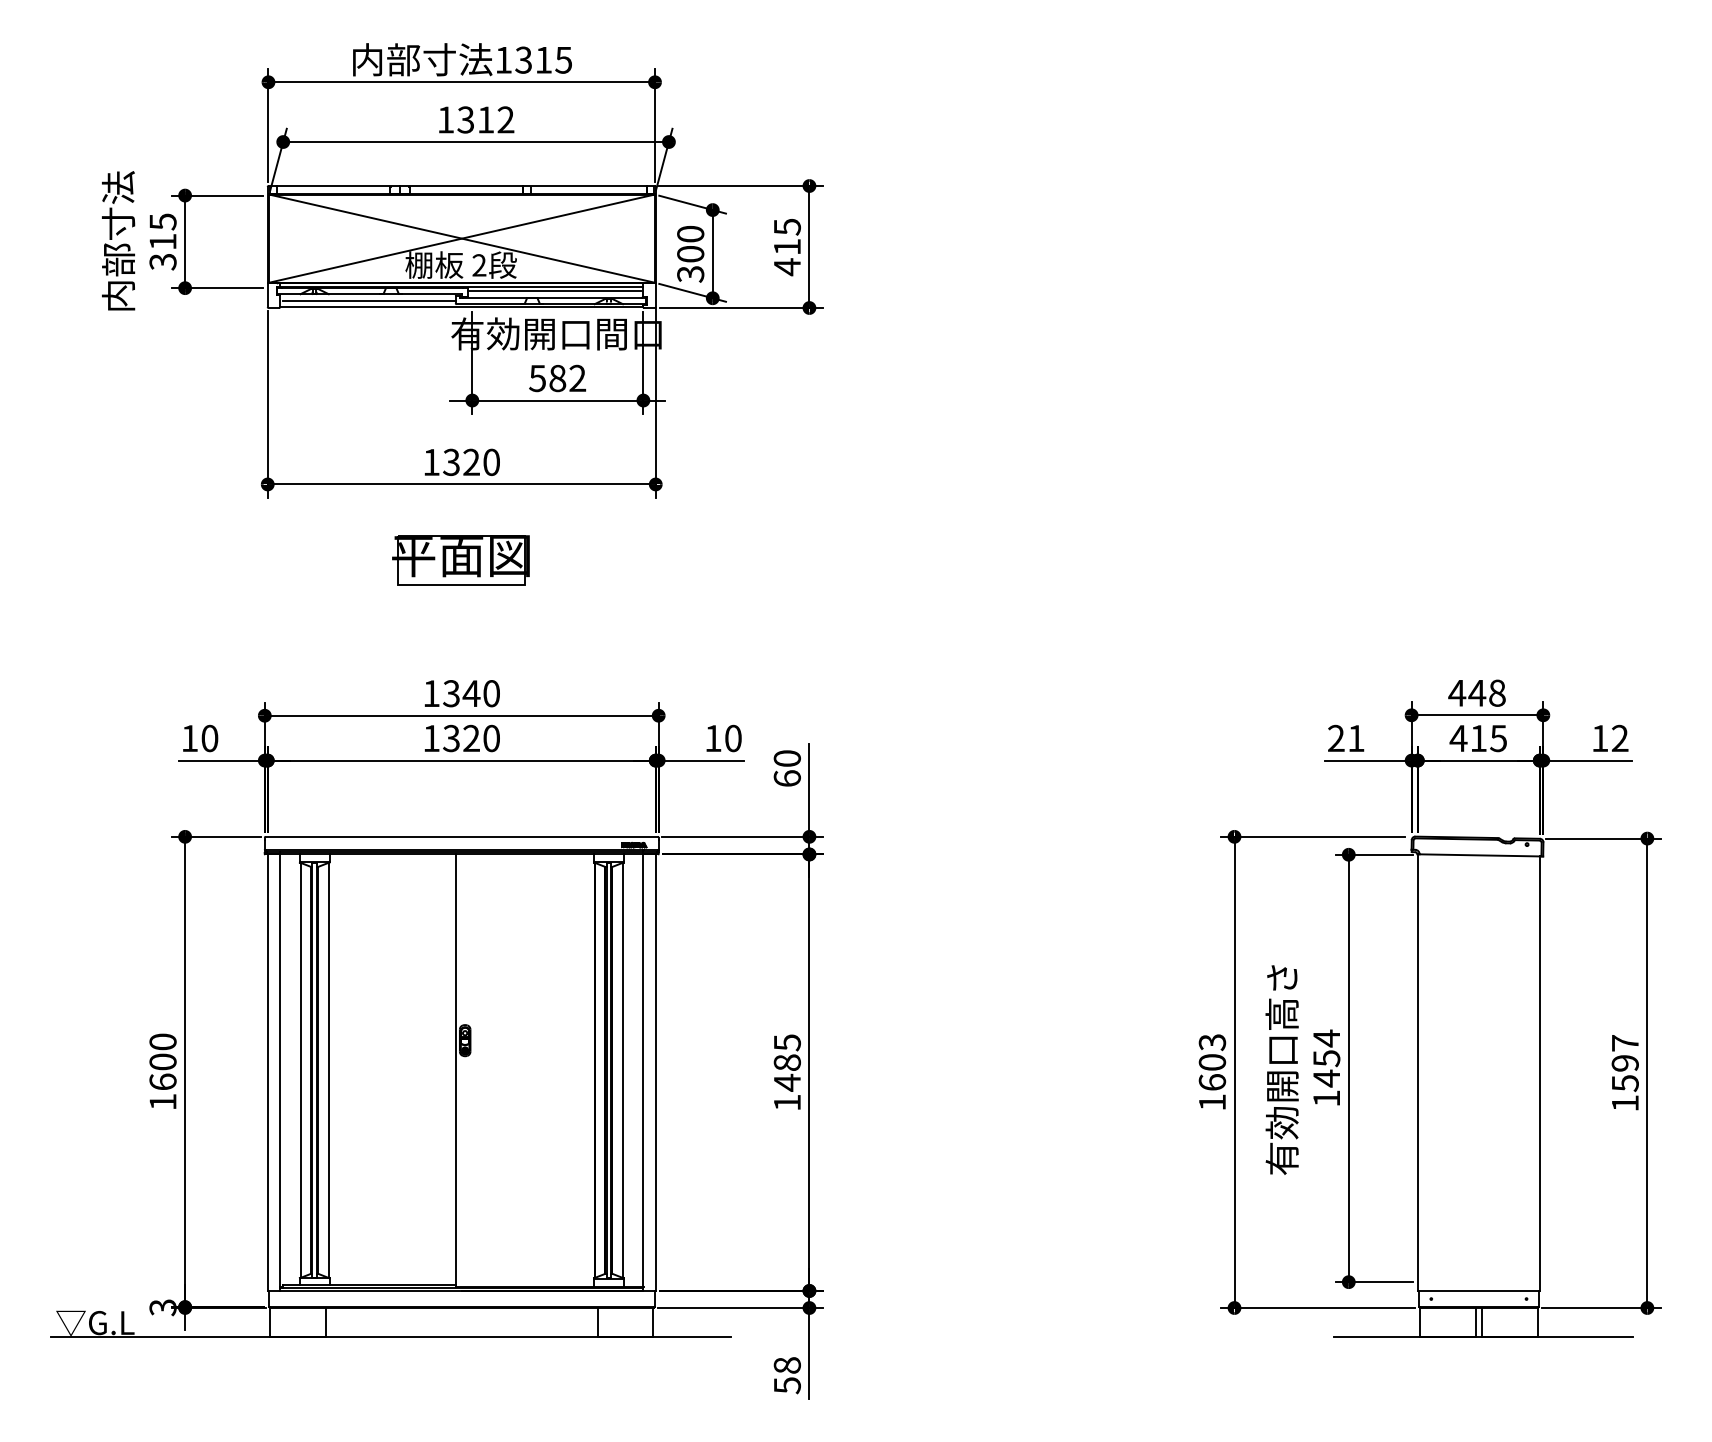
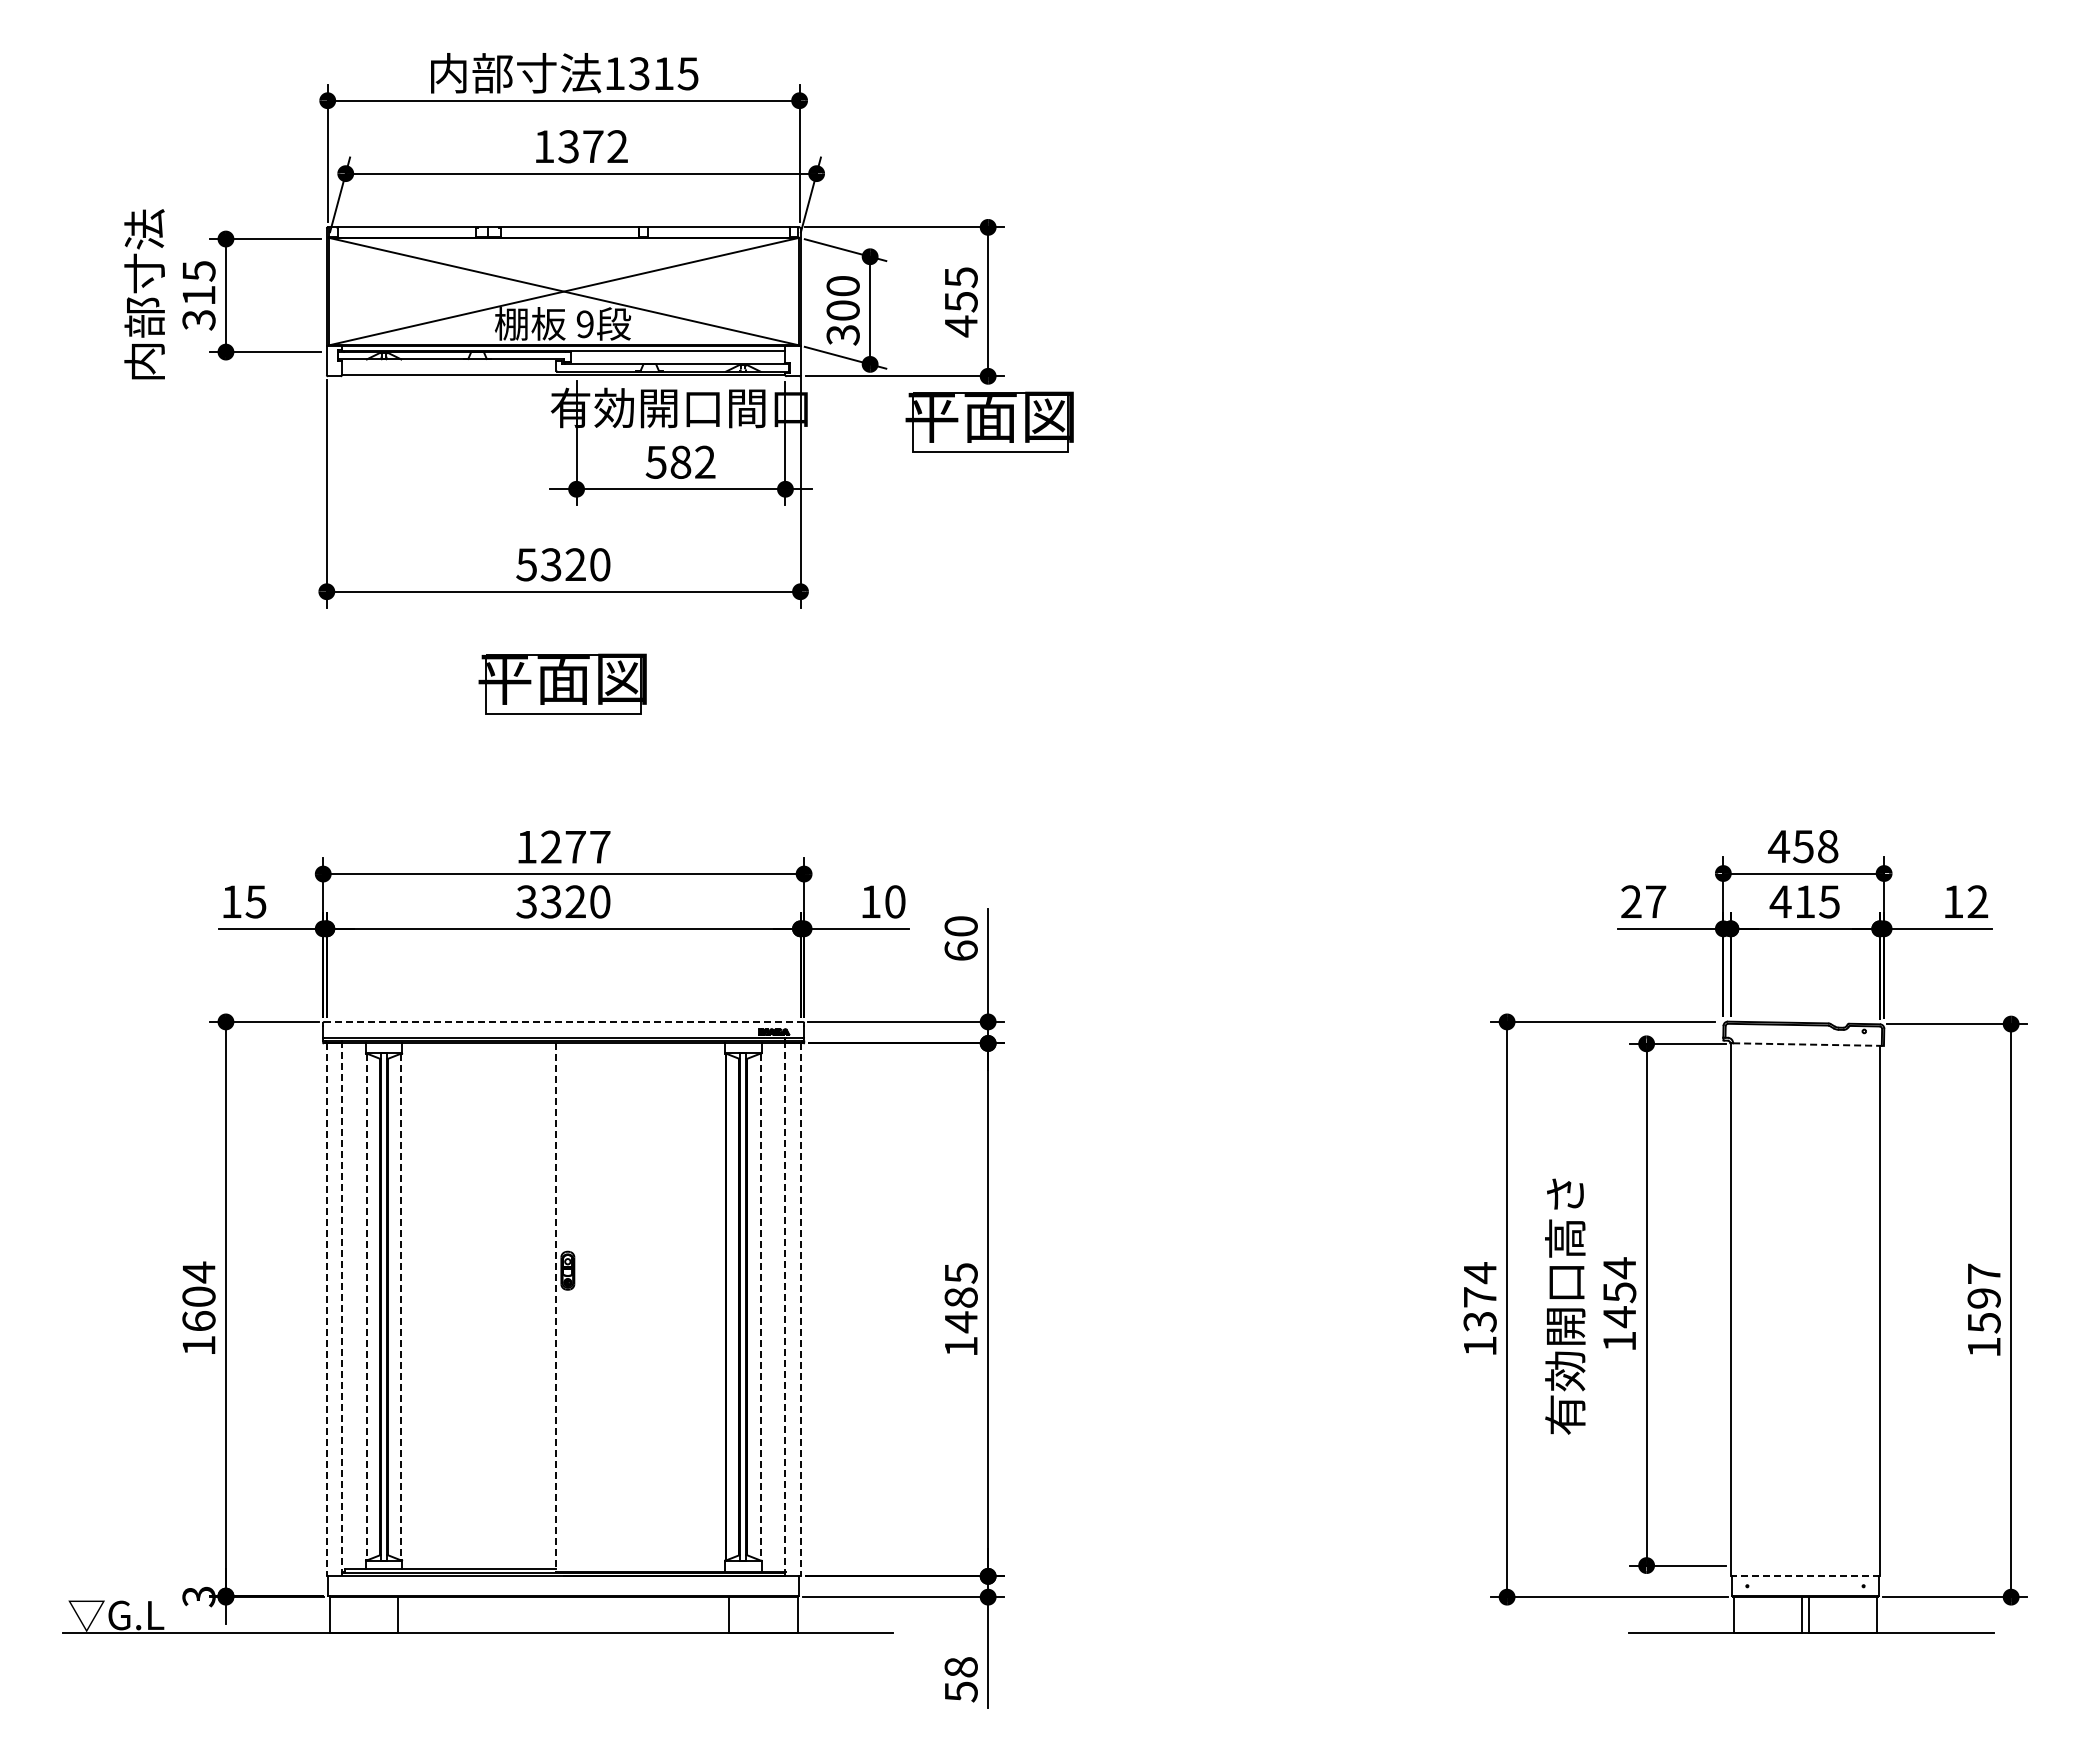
text: (486, 119) -> (593, 146), 1312 -> 1372
text: (787, 247) -> (961, 302), 415 -> 455
text: (478, 265) -> (584, 324), 2 -> 9
line: (554, 290) -> (676, 355), removed
line: (369, 300) -> (450, 367), removed
part: (810, 345) -> (989, 421), added
text: (431, 462) -> (526, 564), 1320 -> 5320
text: (471, 693) -> (575, 846), 1340 -> 1277
text: (1477, 693) -> (1803, 846), 448 -> 458
text: (209, 738) -> (255, 901), 10 -> 15
text: (431, 738) -> (526, 901), 1320 -> 3320
text: (1356, 738) -> (1656, 901), 21 -> 27
line: (462, 836) -> (564, 1021), solid -> dashed
line: (1482, 855) -> (1809, 1044), solid -> dashed
text: (162, 1042) -> (198, 1272), 1600 -> 1604
text: (1211, 1062) -> (1479, 1297), 1603 -> 1374
line: (300, 1070) -> (366, 1307), solid -> dashed
line: (328, 1070) -> (401, 1307), solid -> dashed
line: (622, 1070) -> (760, 1307), solid -> dashed
line: (455, 1071) -> (556, 1308), solid -> dashed
line: (279, 1072) -> (341, 1309), solid -> dashed
line: (643, 1072) -> (785, 1309), solid -> dashed
line: (267, 1073) -> (326, 1310), solid -> dashed
line: (655, 1073) -> (800, 1310), solid -> dashed
line: (1478, 1291) -> (1804, 1576), solid -> dashed

